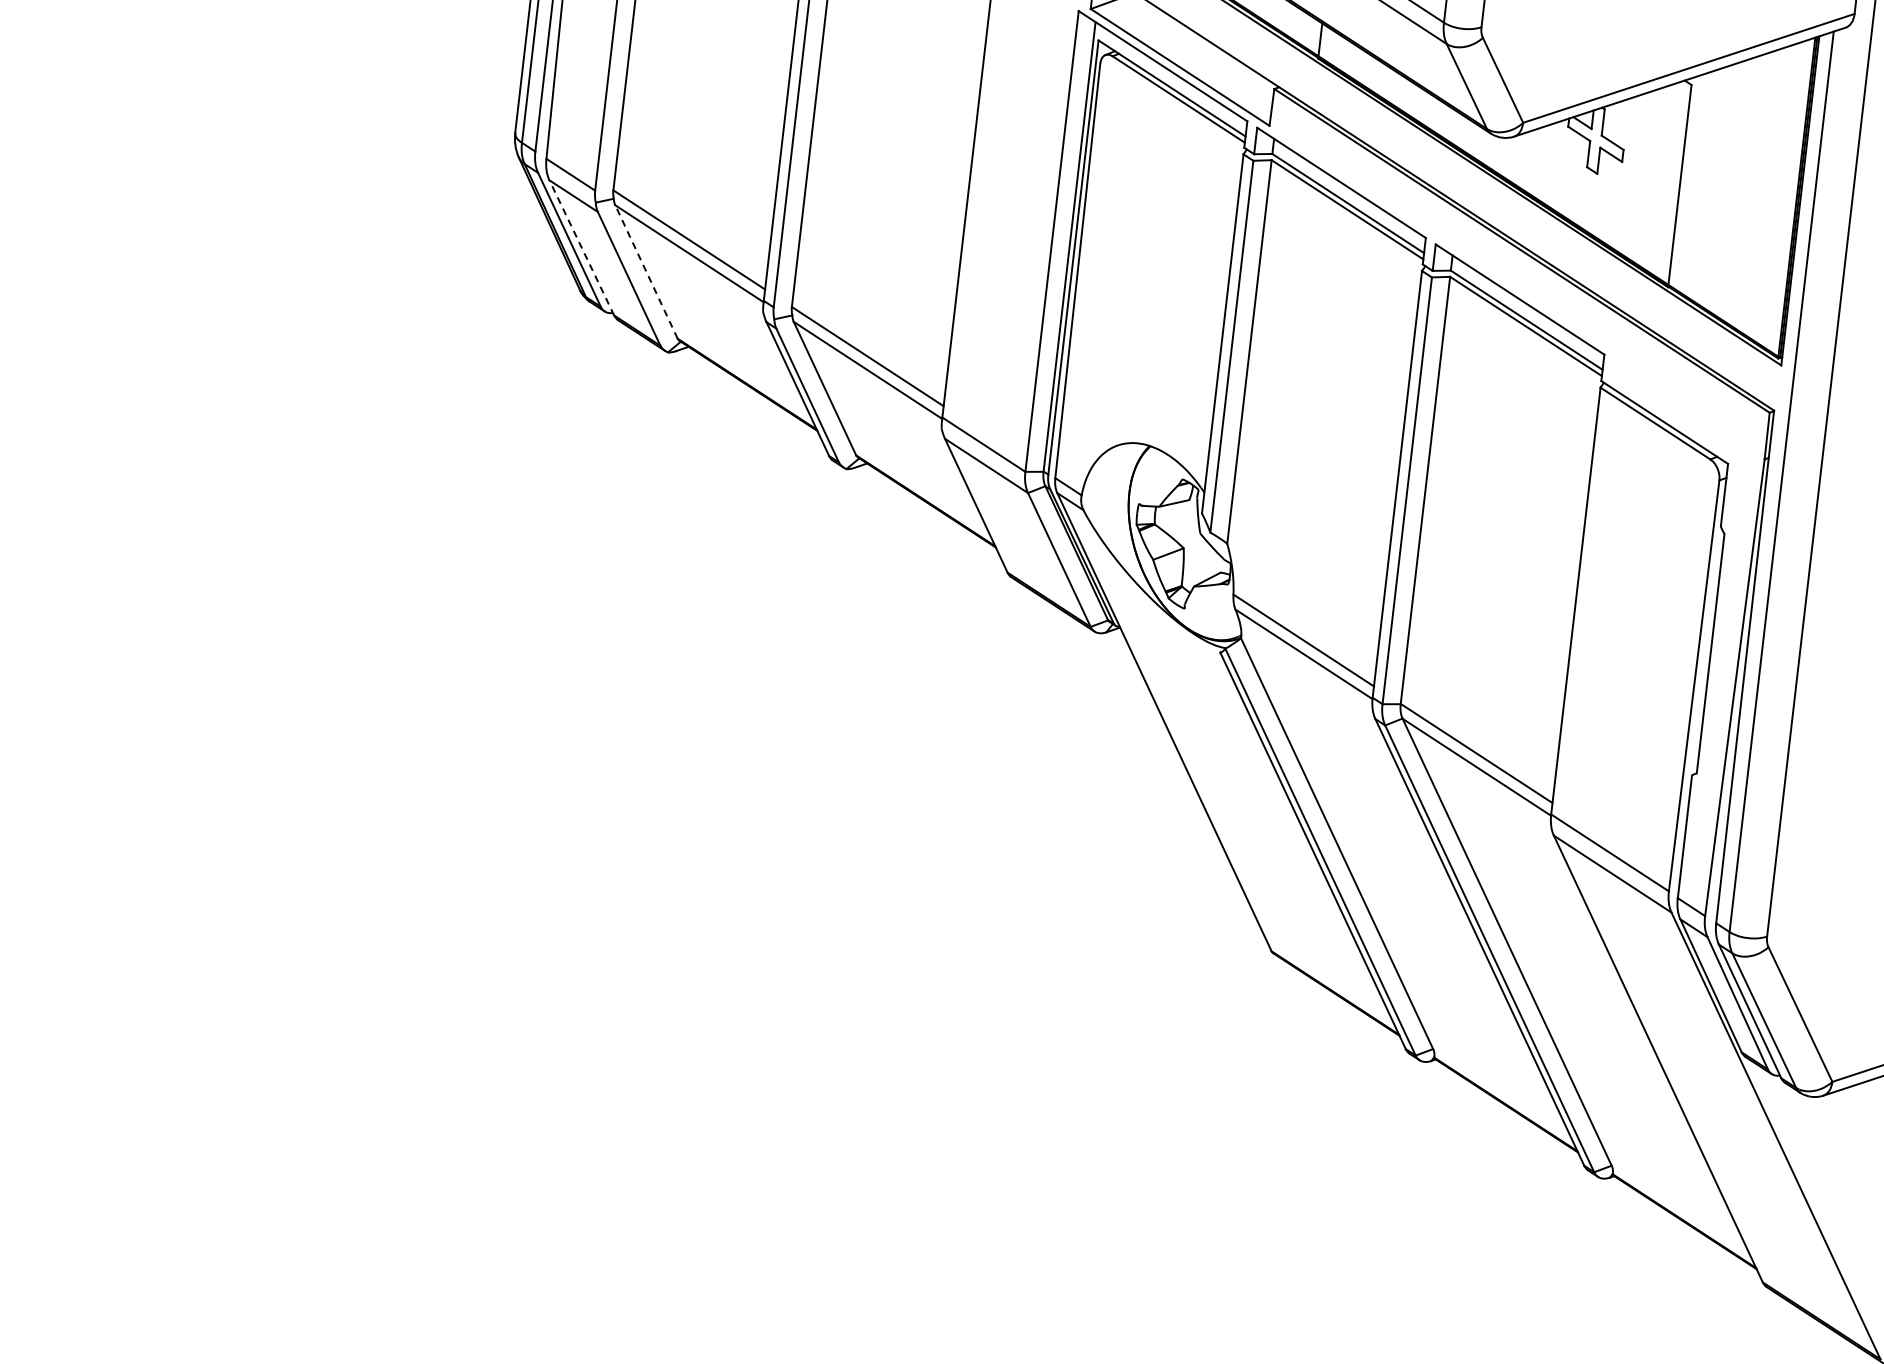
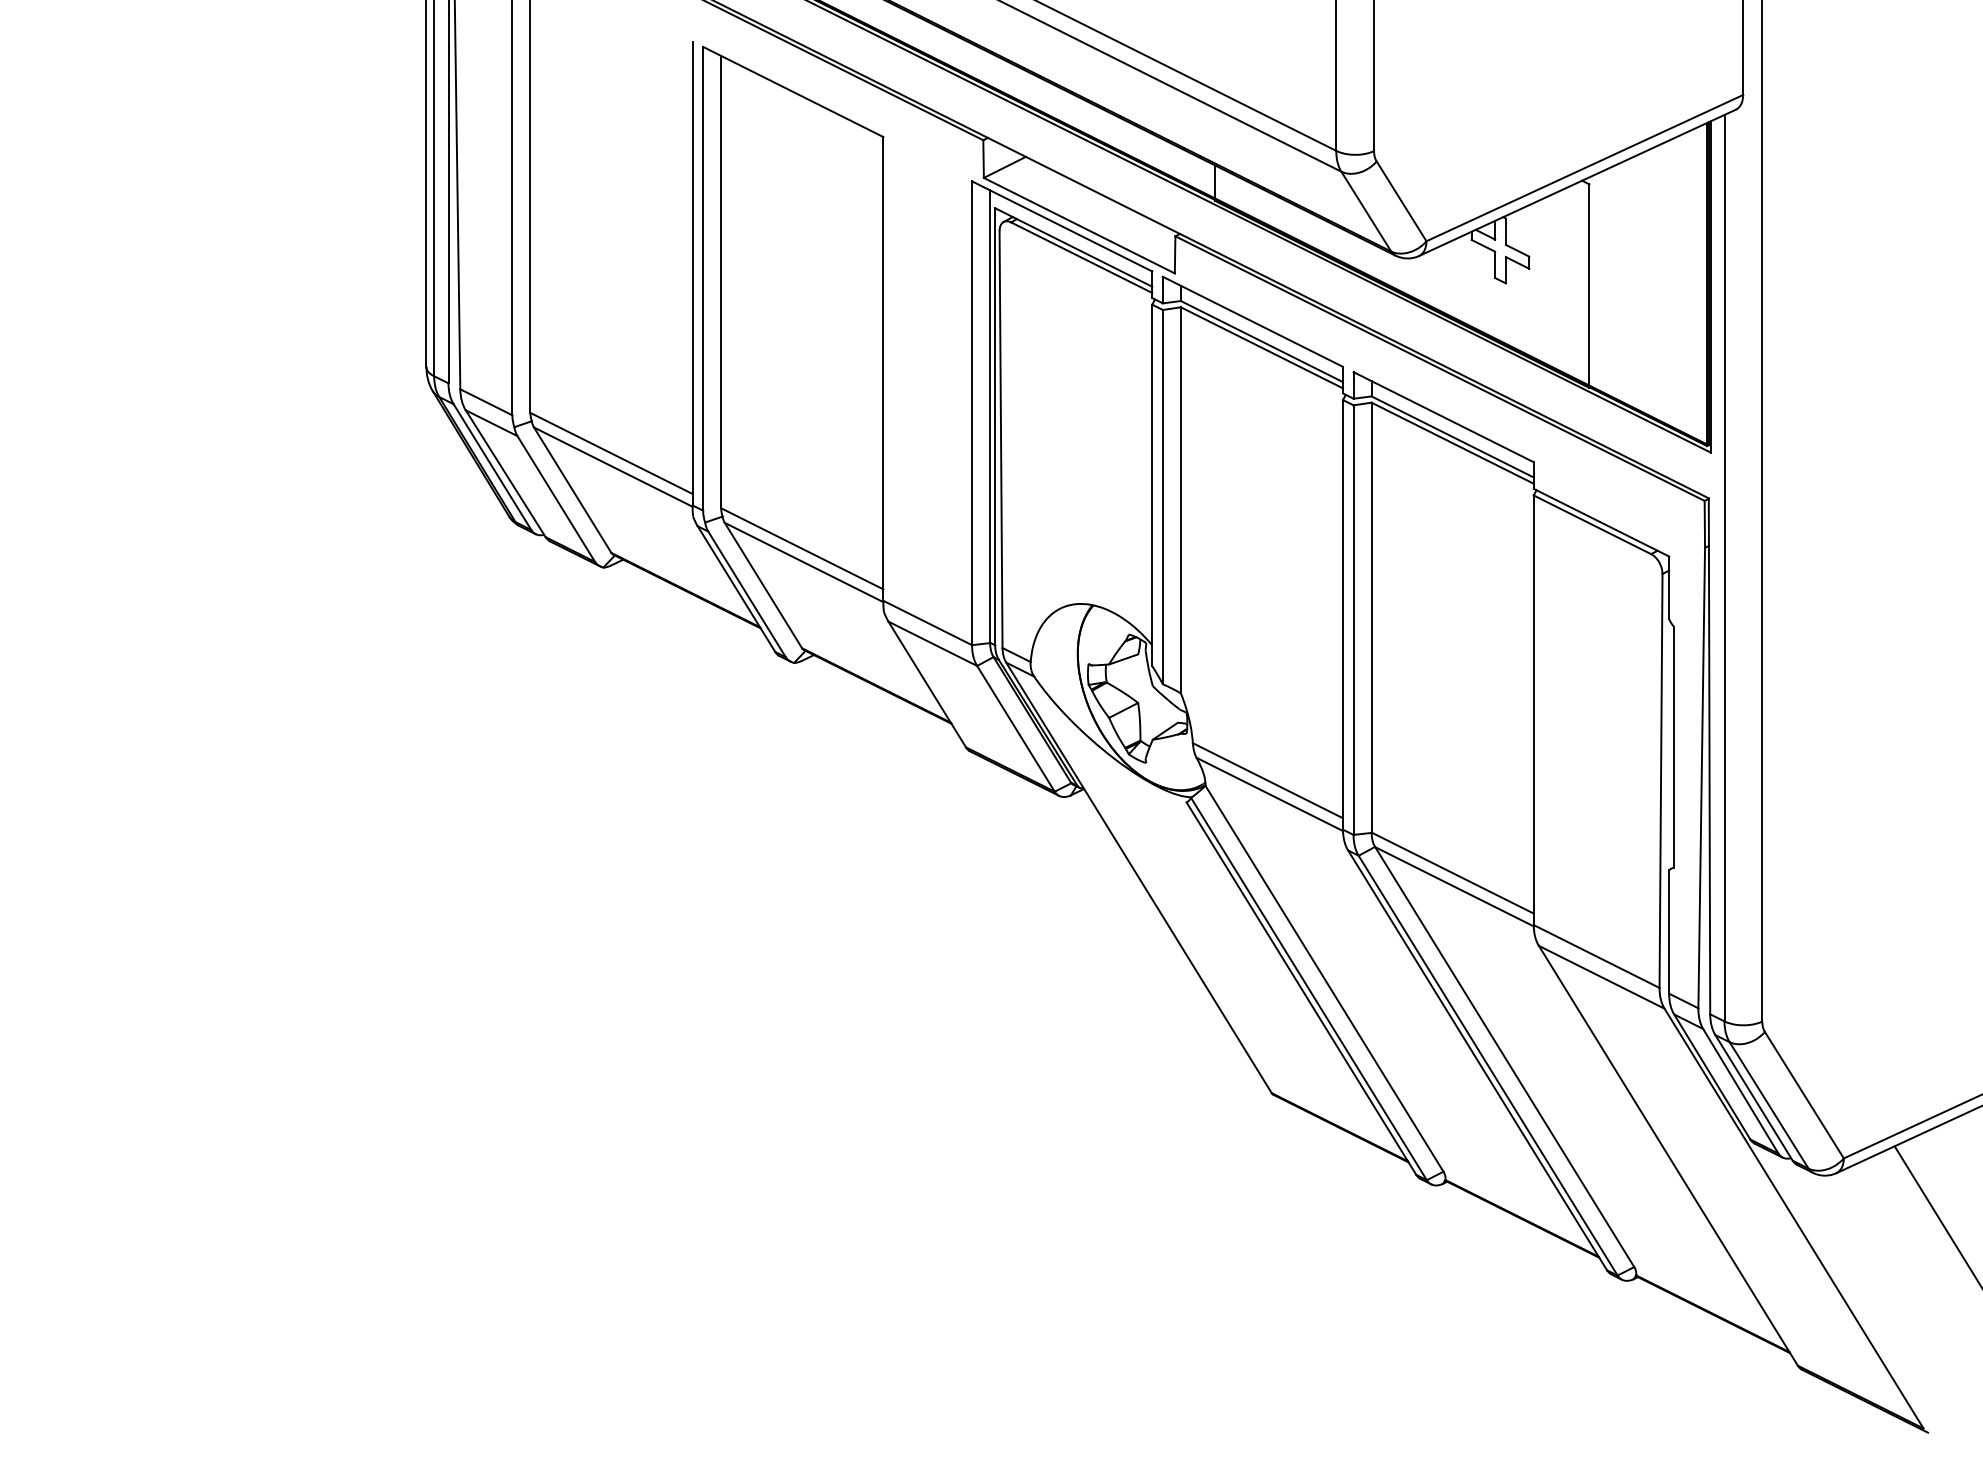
line: (581, 247) -> (505, 473), dashed -> solid
line: (646, 272) -> (572, 490), dashed -> solid

